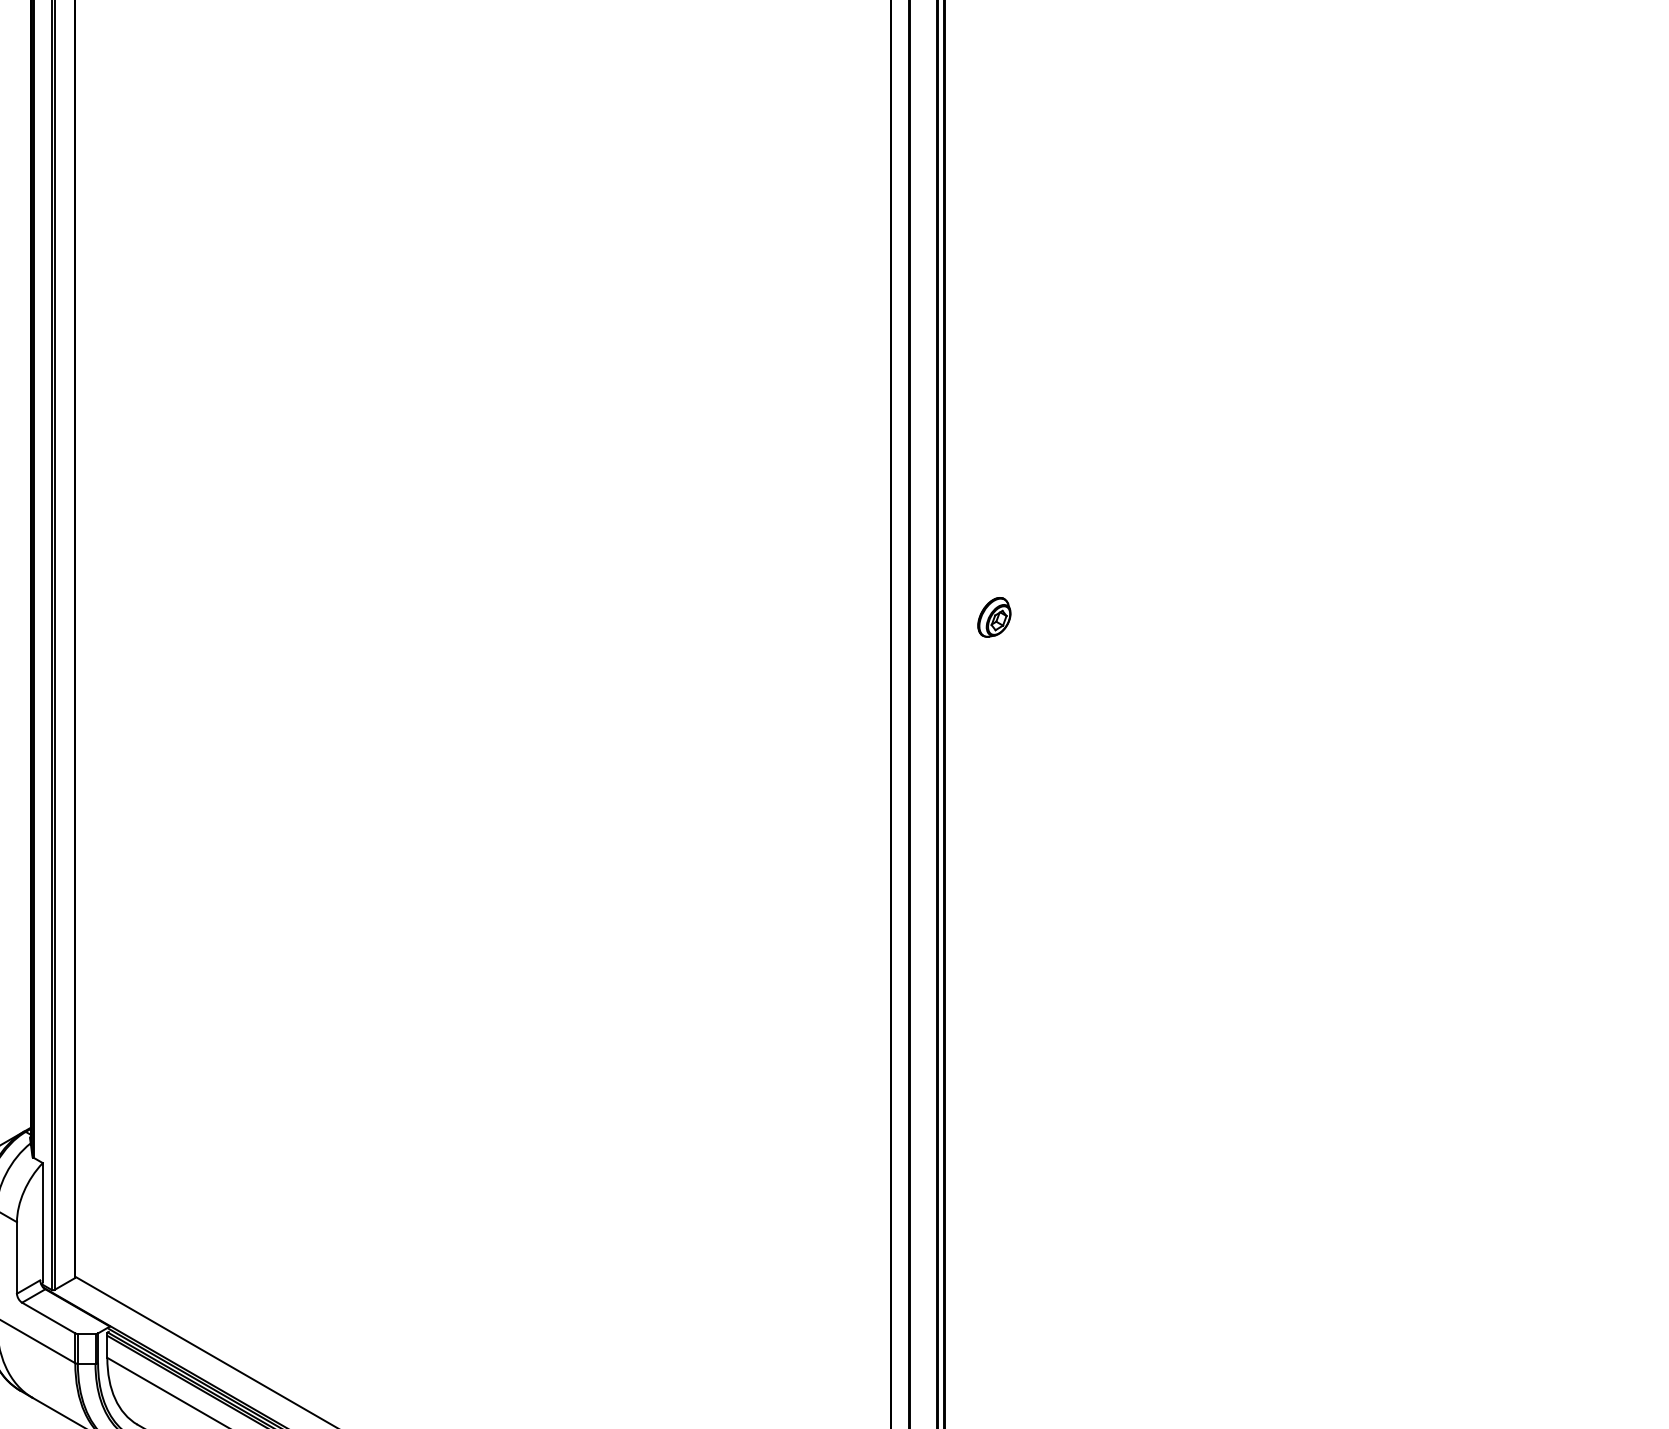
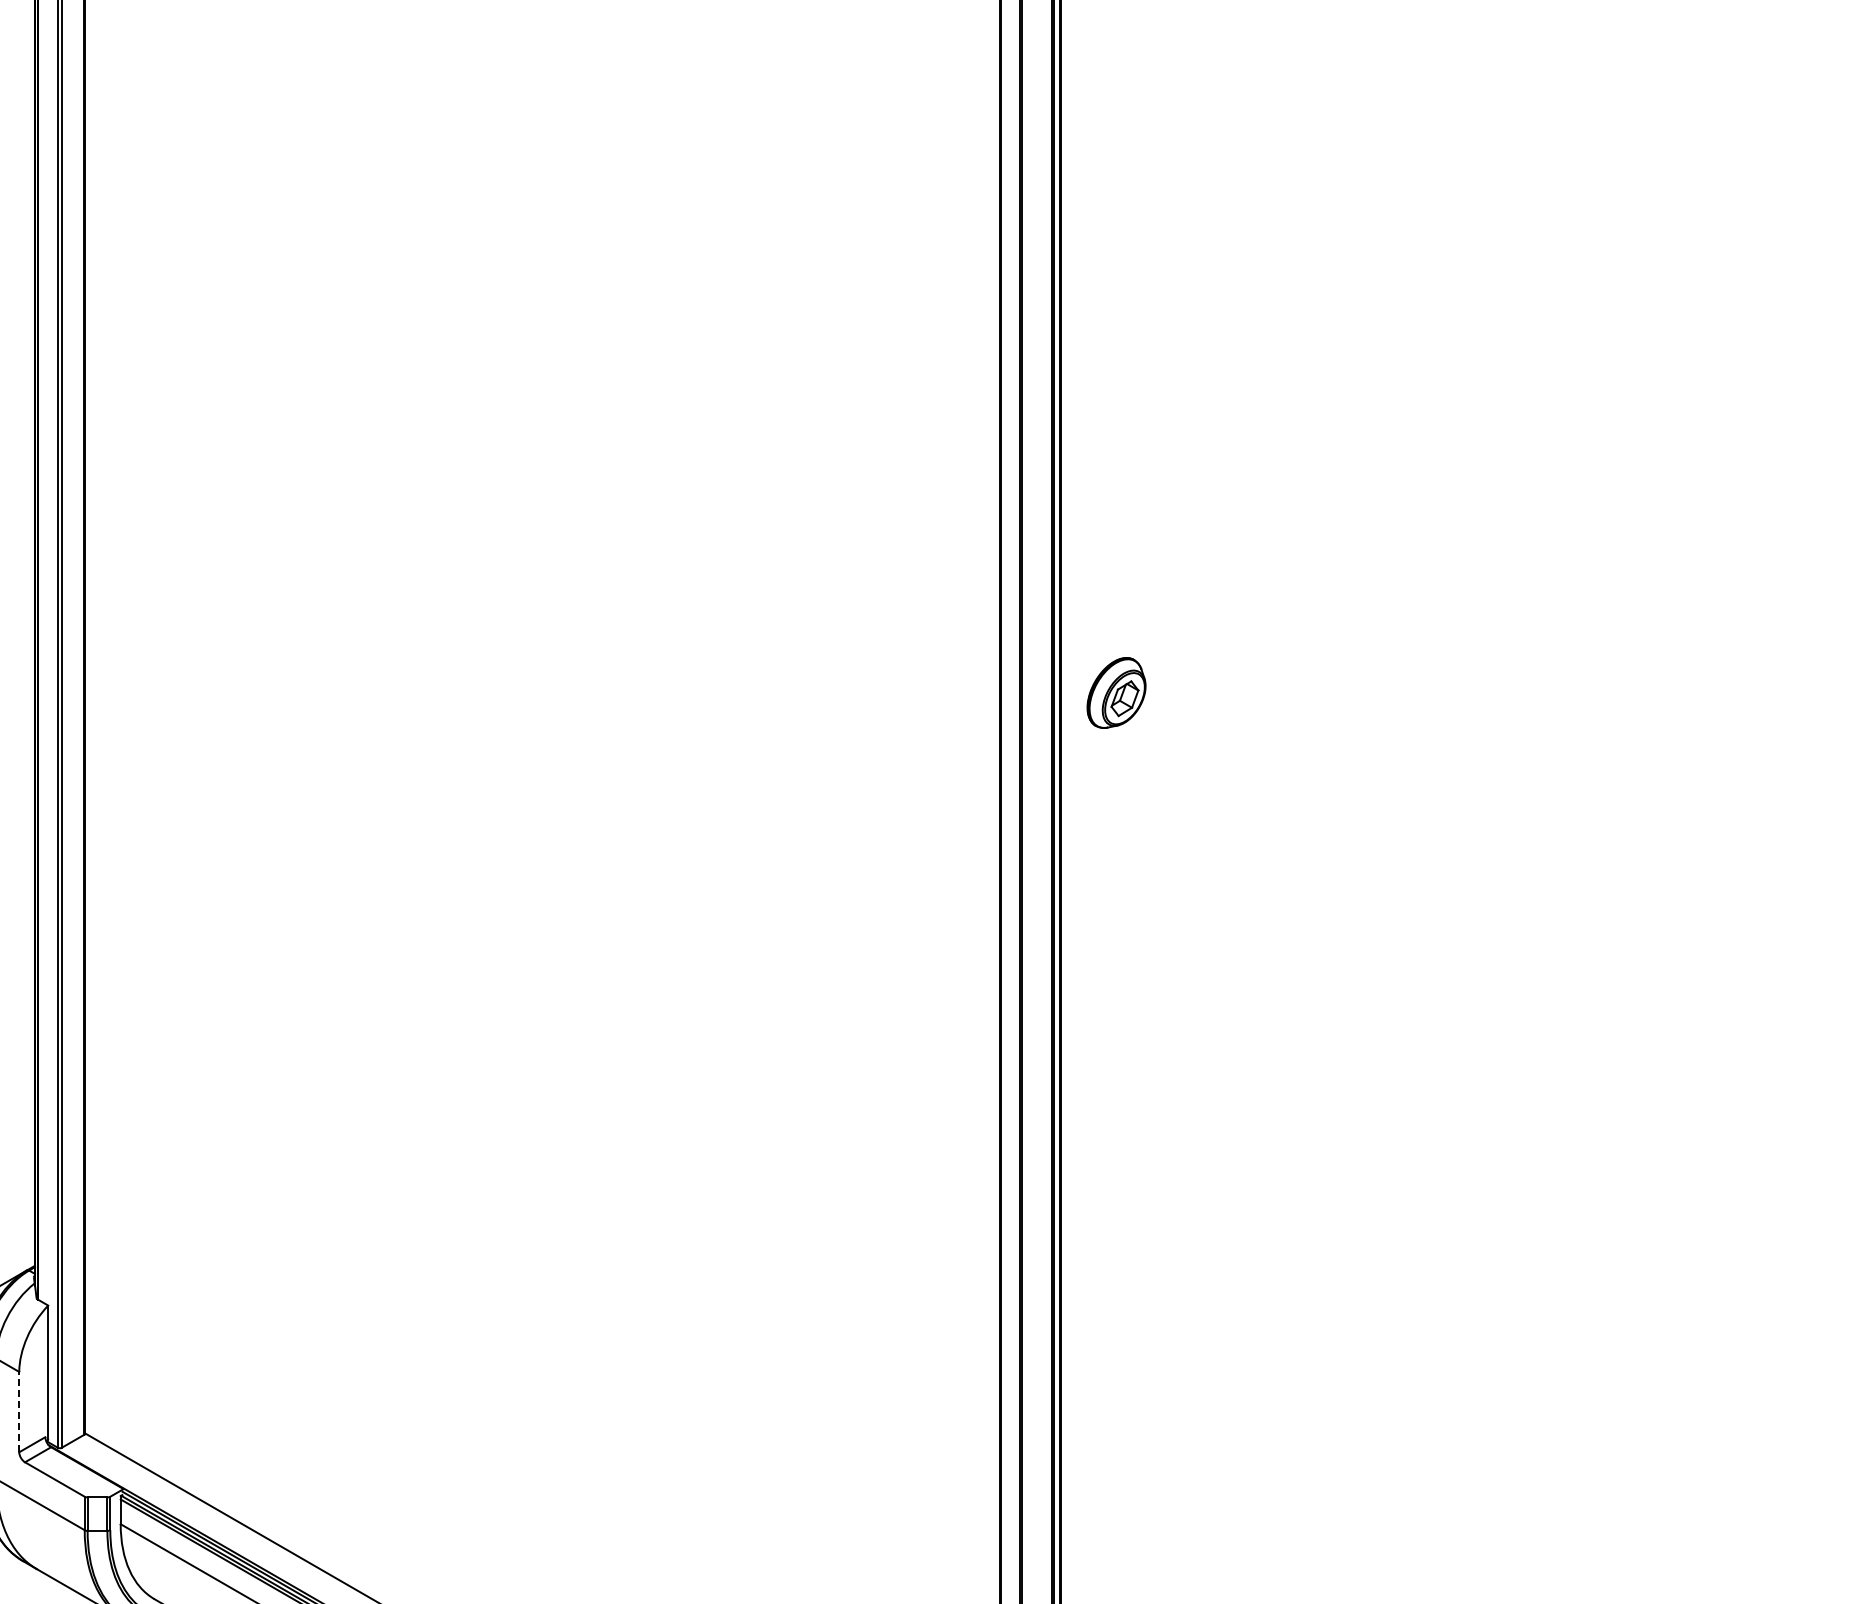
part: (994, 616) -> (1116, 692), size x1.6
line: (17, 1257) -> (19, 1411), solid -> dashed

